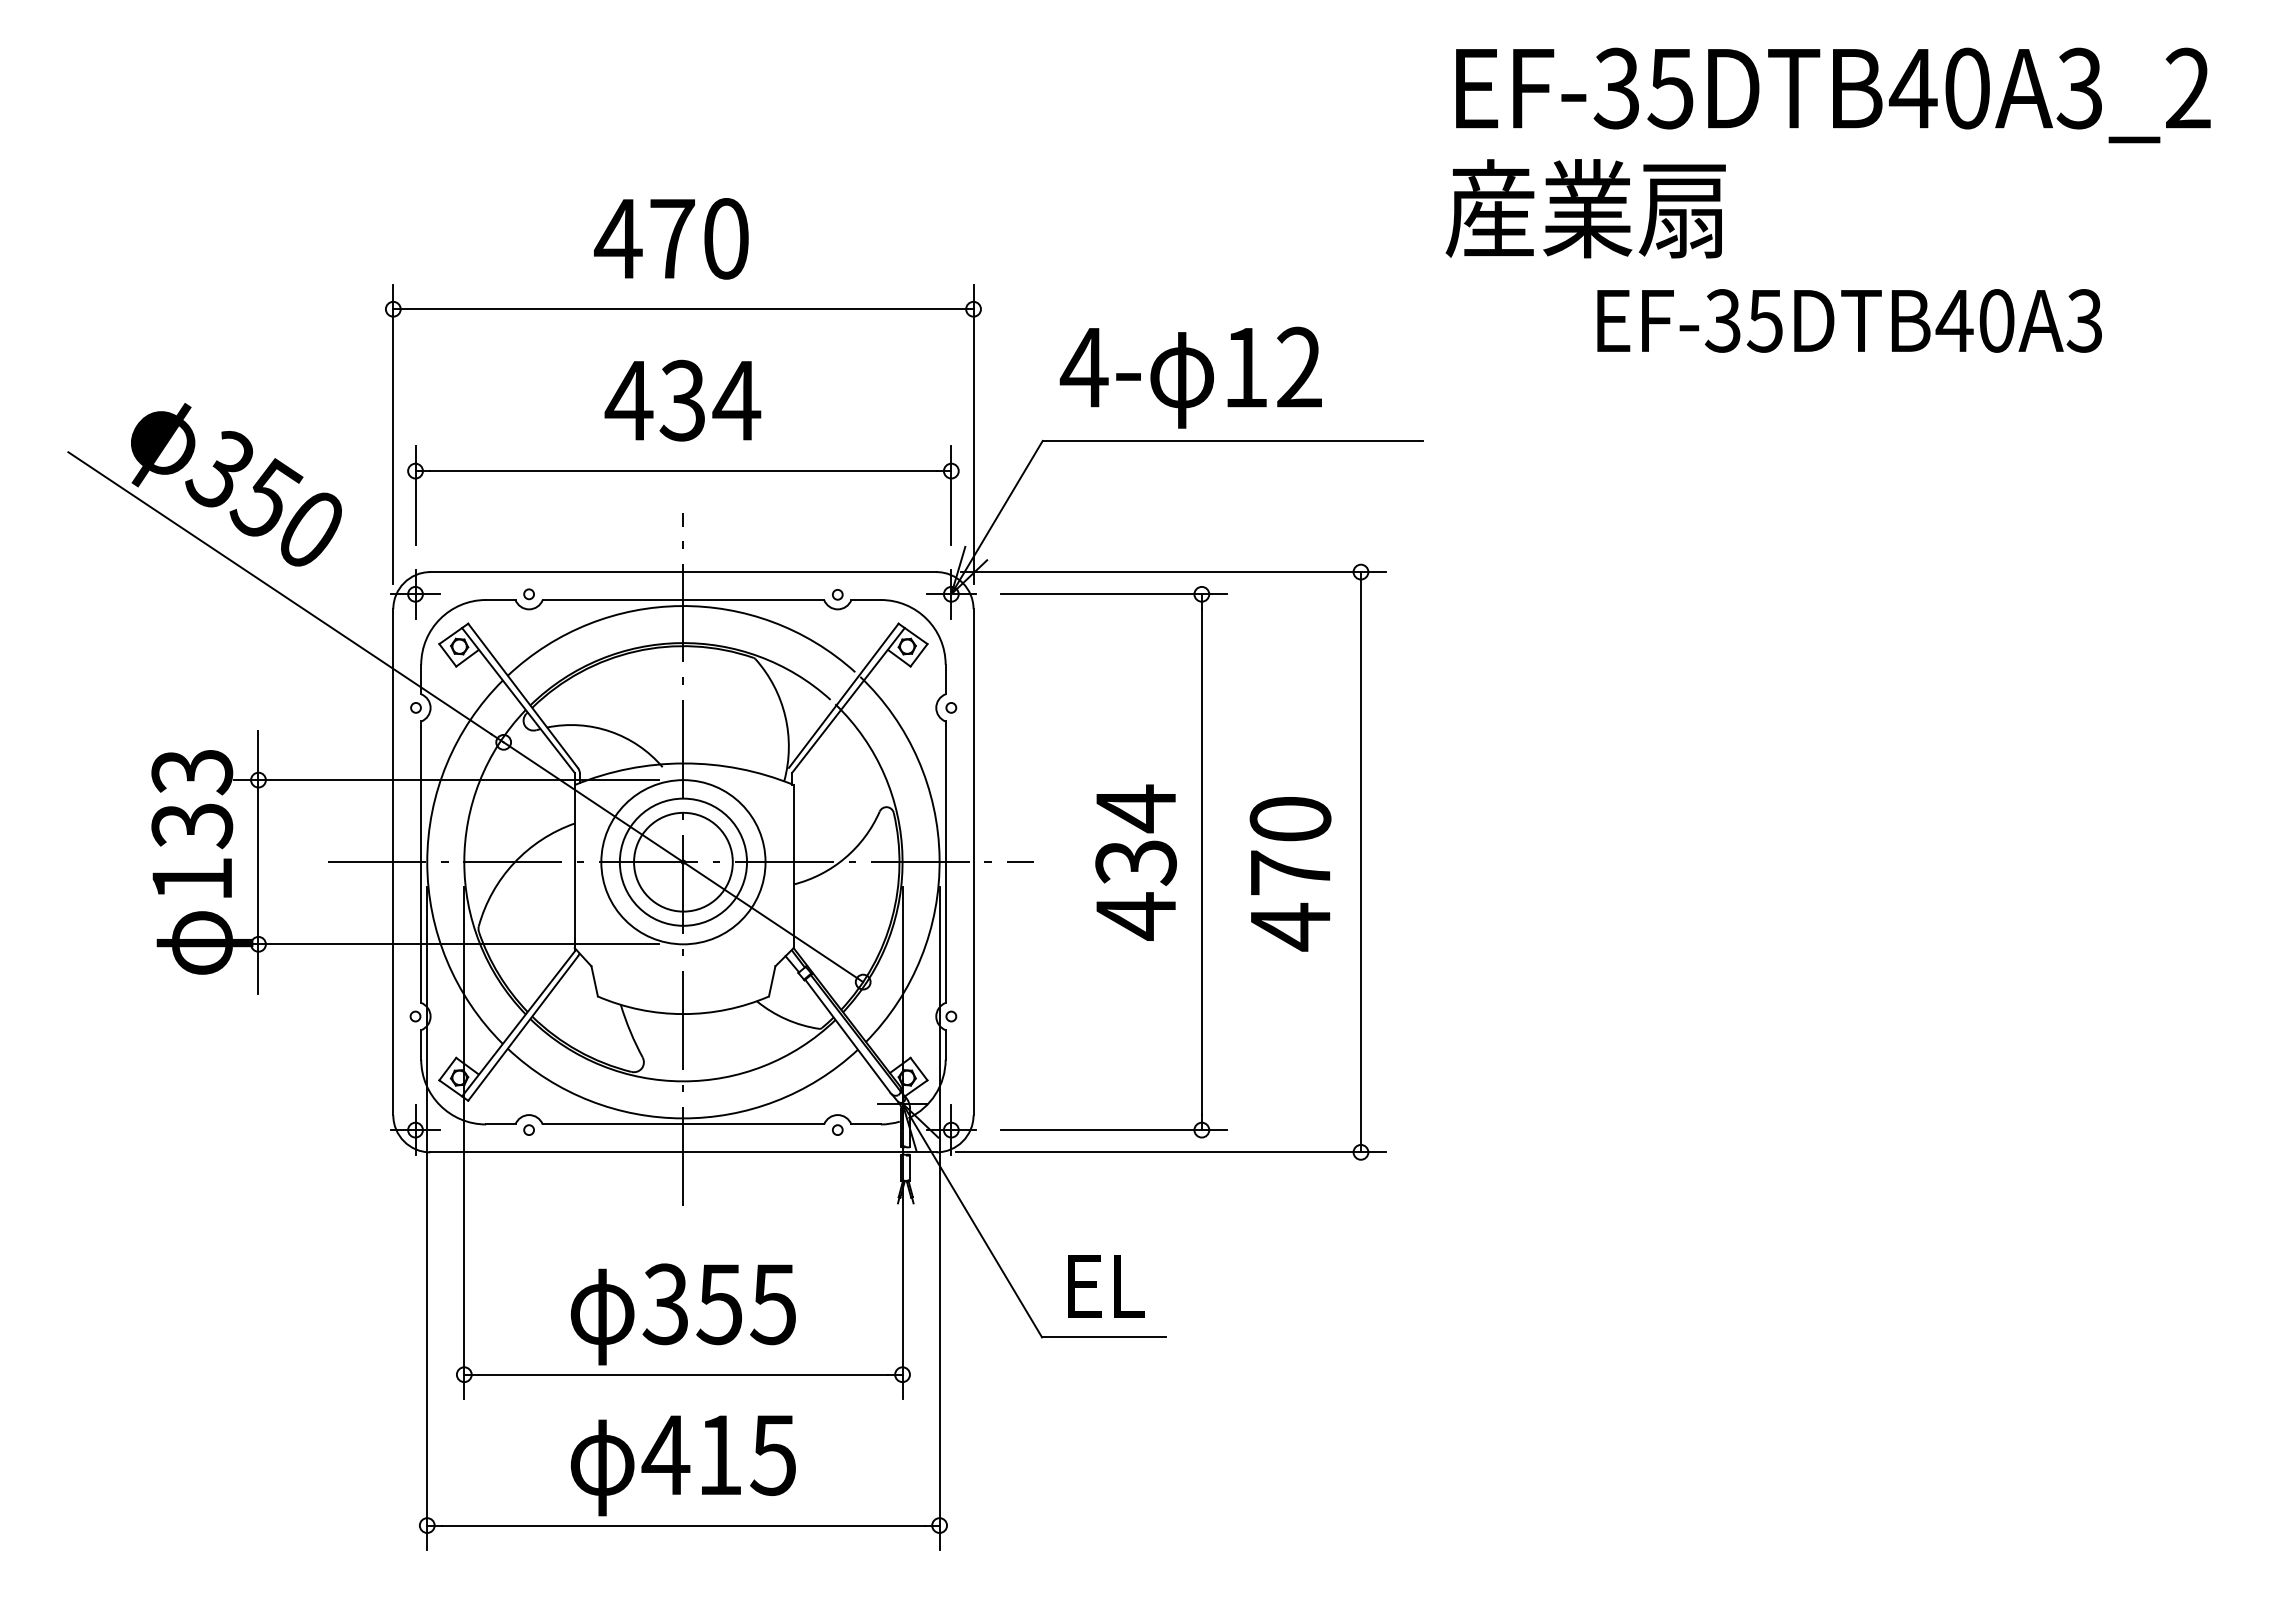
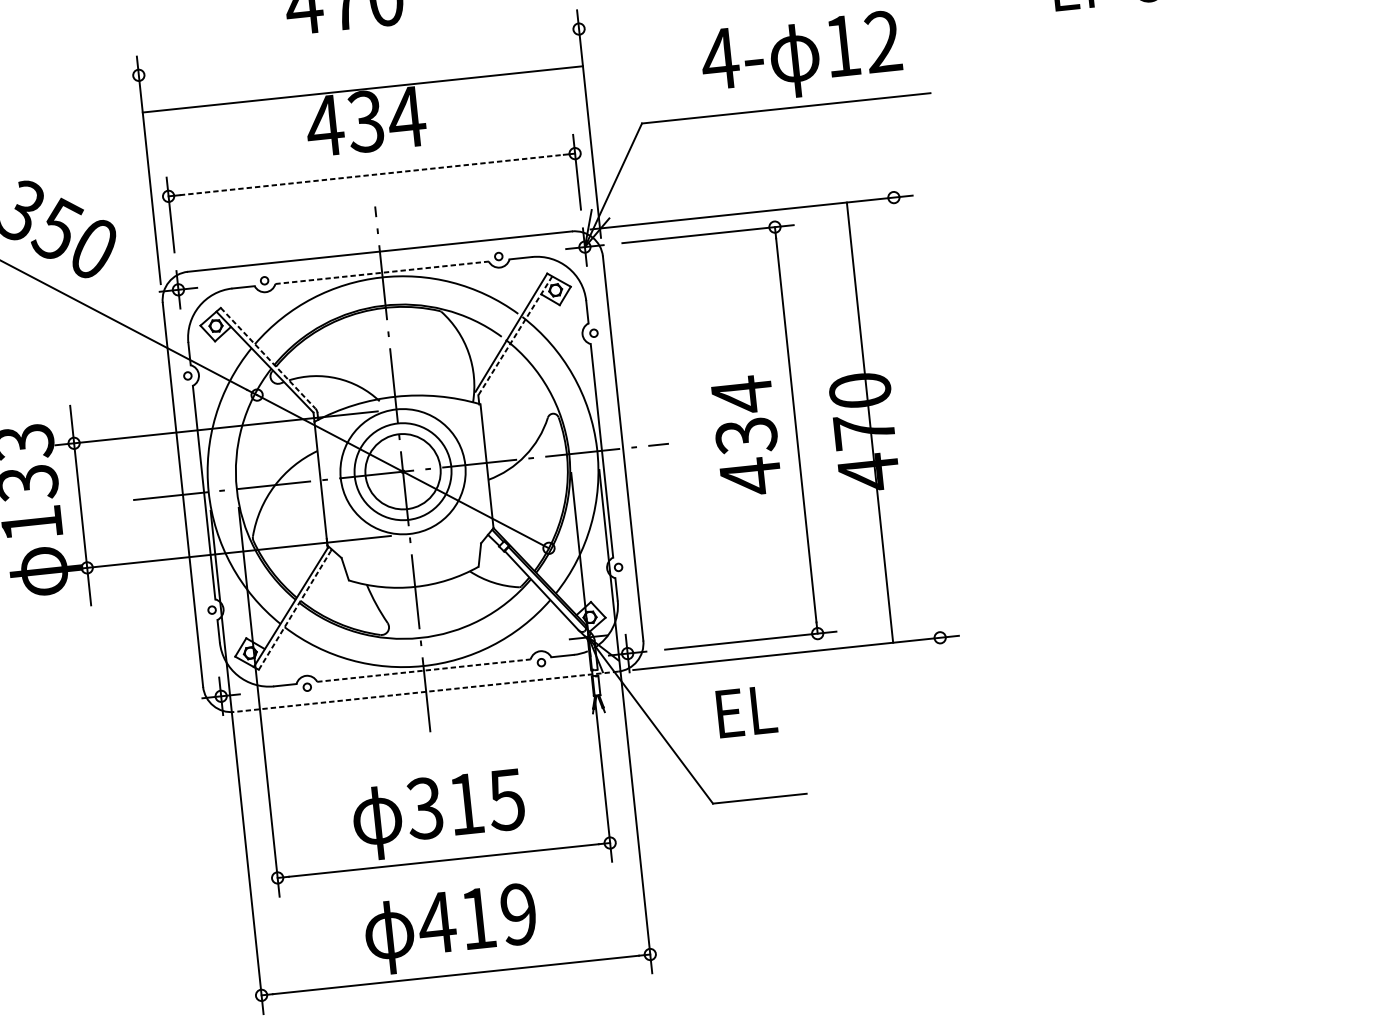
line: (683, 309) -> (362, 89), moved
text: (1190, 377) -> (801, 58), moved
line: (683, 471) -> (371, 175), solid -> dashed
line: (683, 600) -> (382, 273), solid -> dashed
line: (523, 695) -> (268, 357), solid -> dashed
line: (848, 700) -> (515, 335), solid -> dashed
line: (1360, 862) -> (869, 422), moved
line: (523, 1028) -> (294, 610), solid -> dashed
line: (683, 1124) -> (424, 670), solid -> dashed
line: (682, 1152) -> (425, 692), solid -> dashed
text: (1106, 1286) -> (746, 711), moved
text: (718, 1304) -> (464, 804), 355 -> 315
text: (772, 1454) -> (517, 913), 415 -> 419

